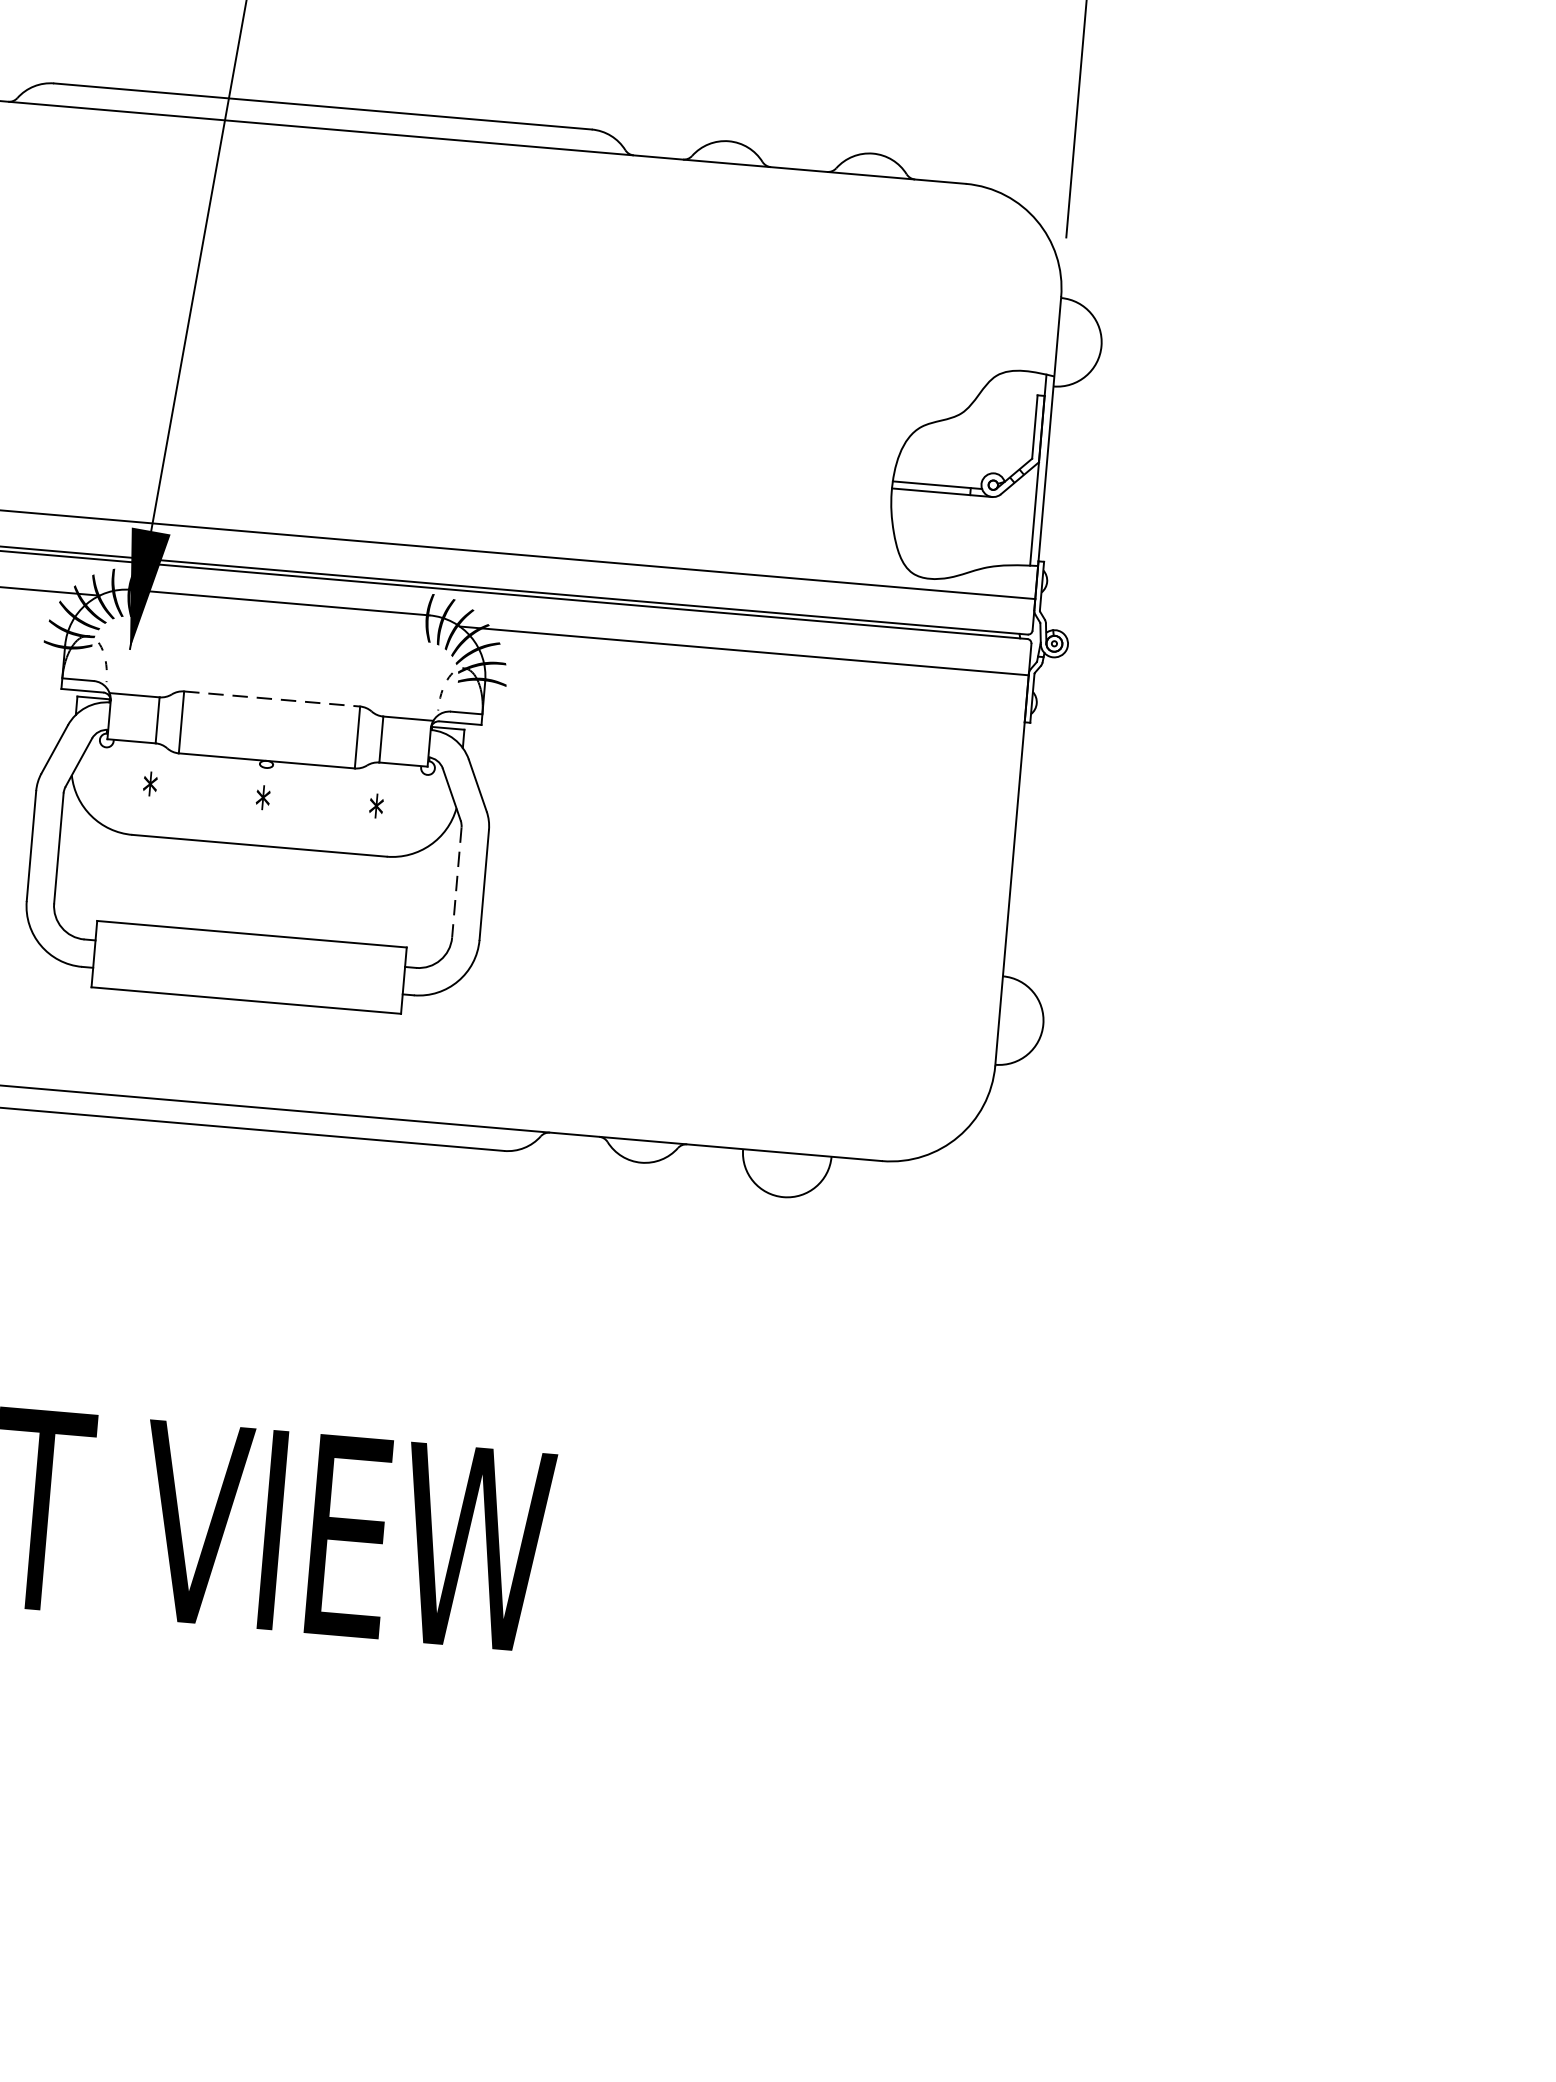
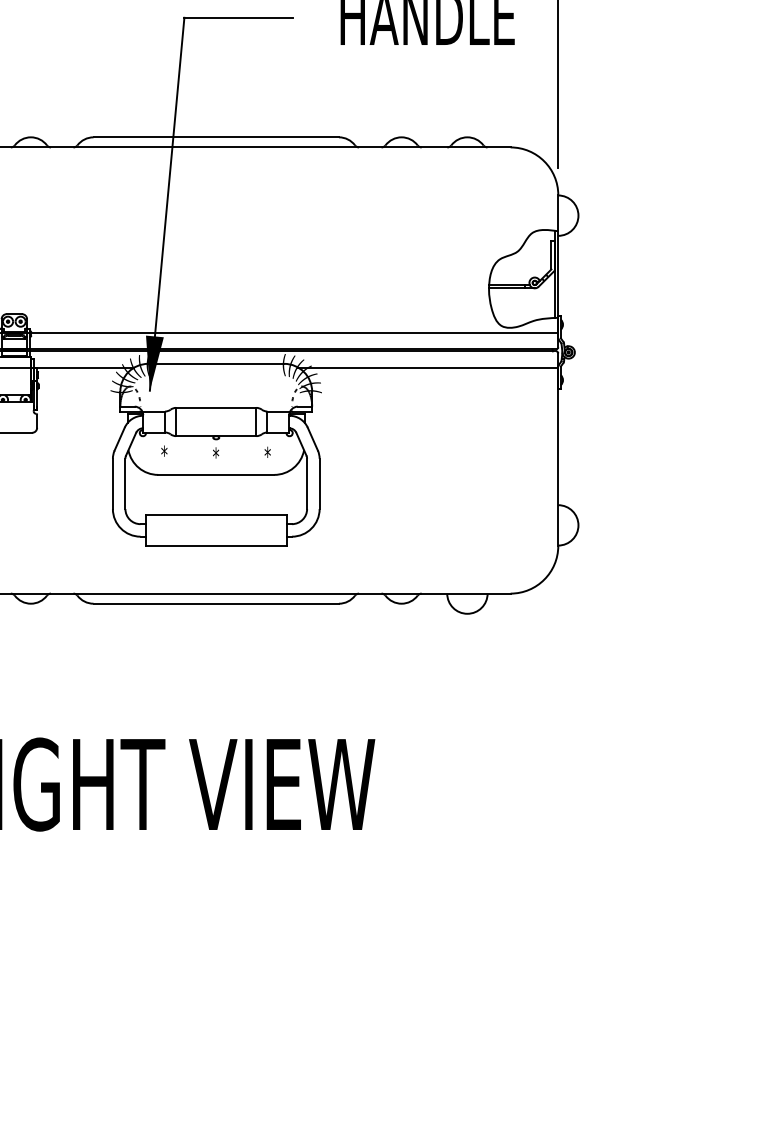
line: (272, 698) -> (216, 407), dashed -> solid
line: (457, 883) -> (307, 484), dashed -> solid

